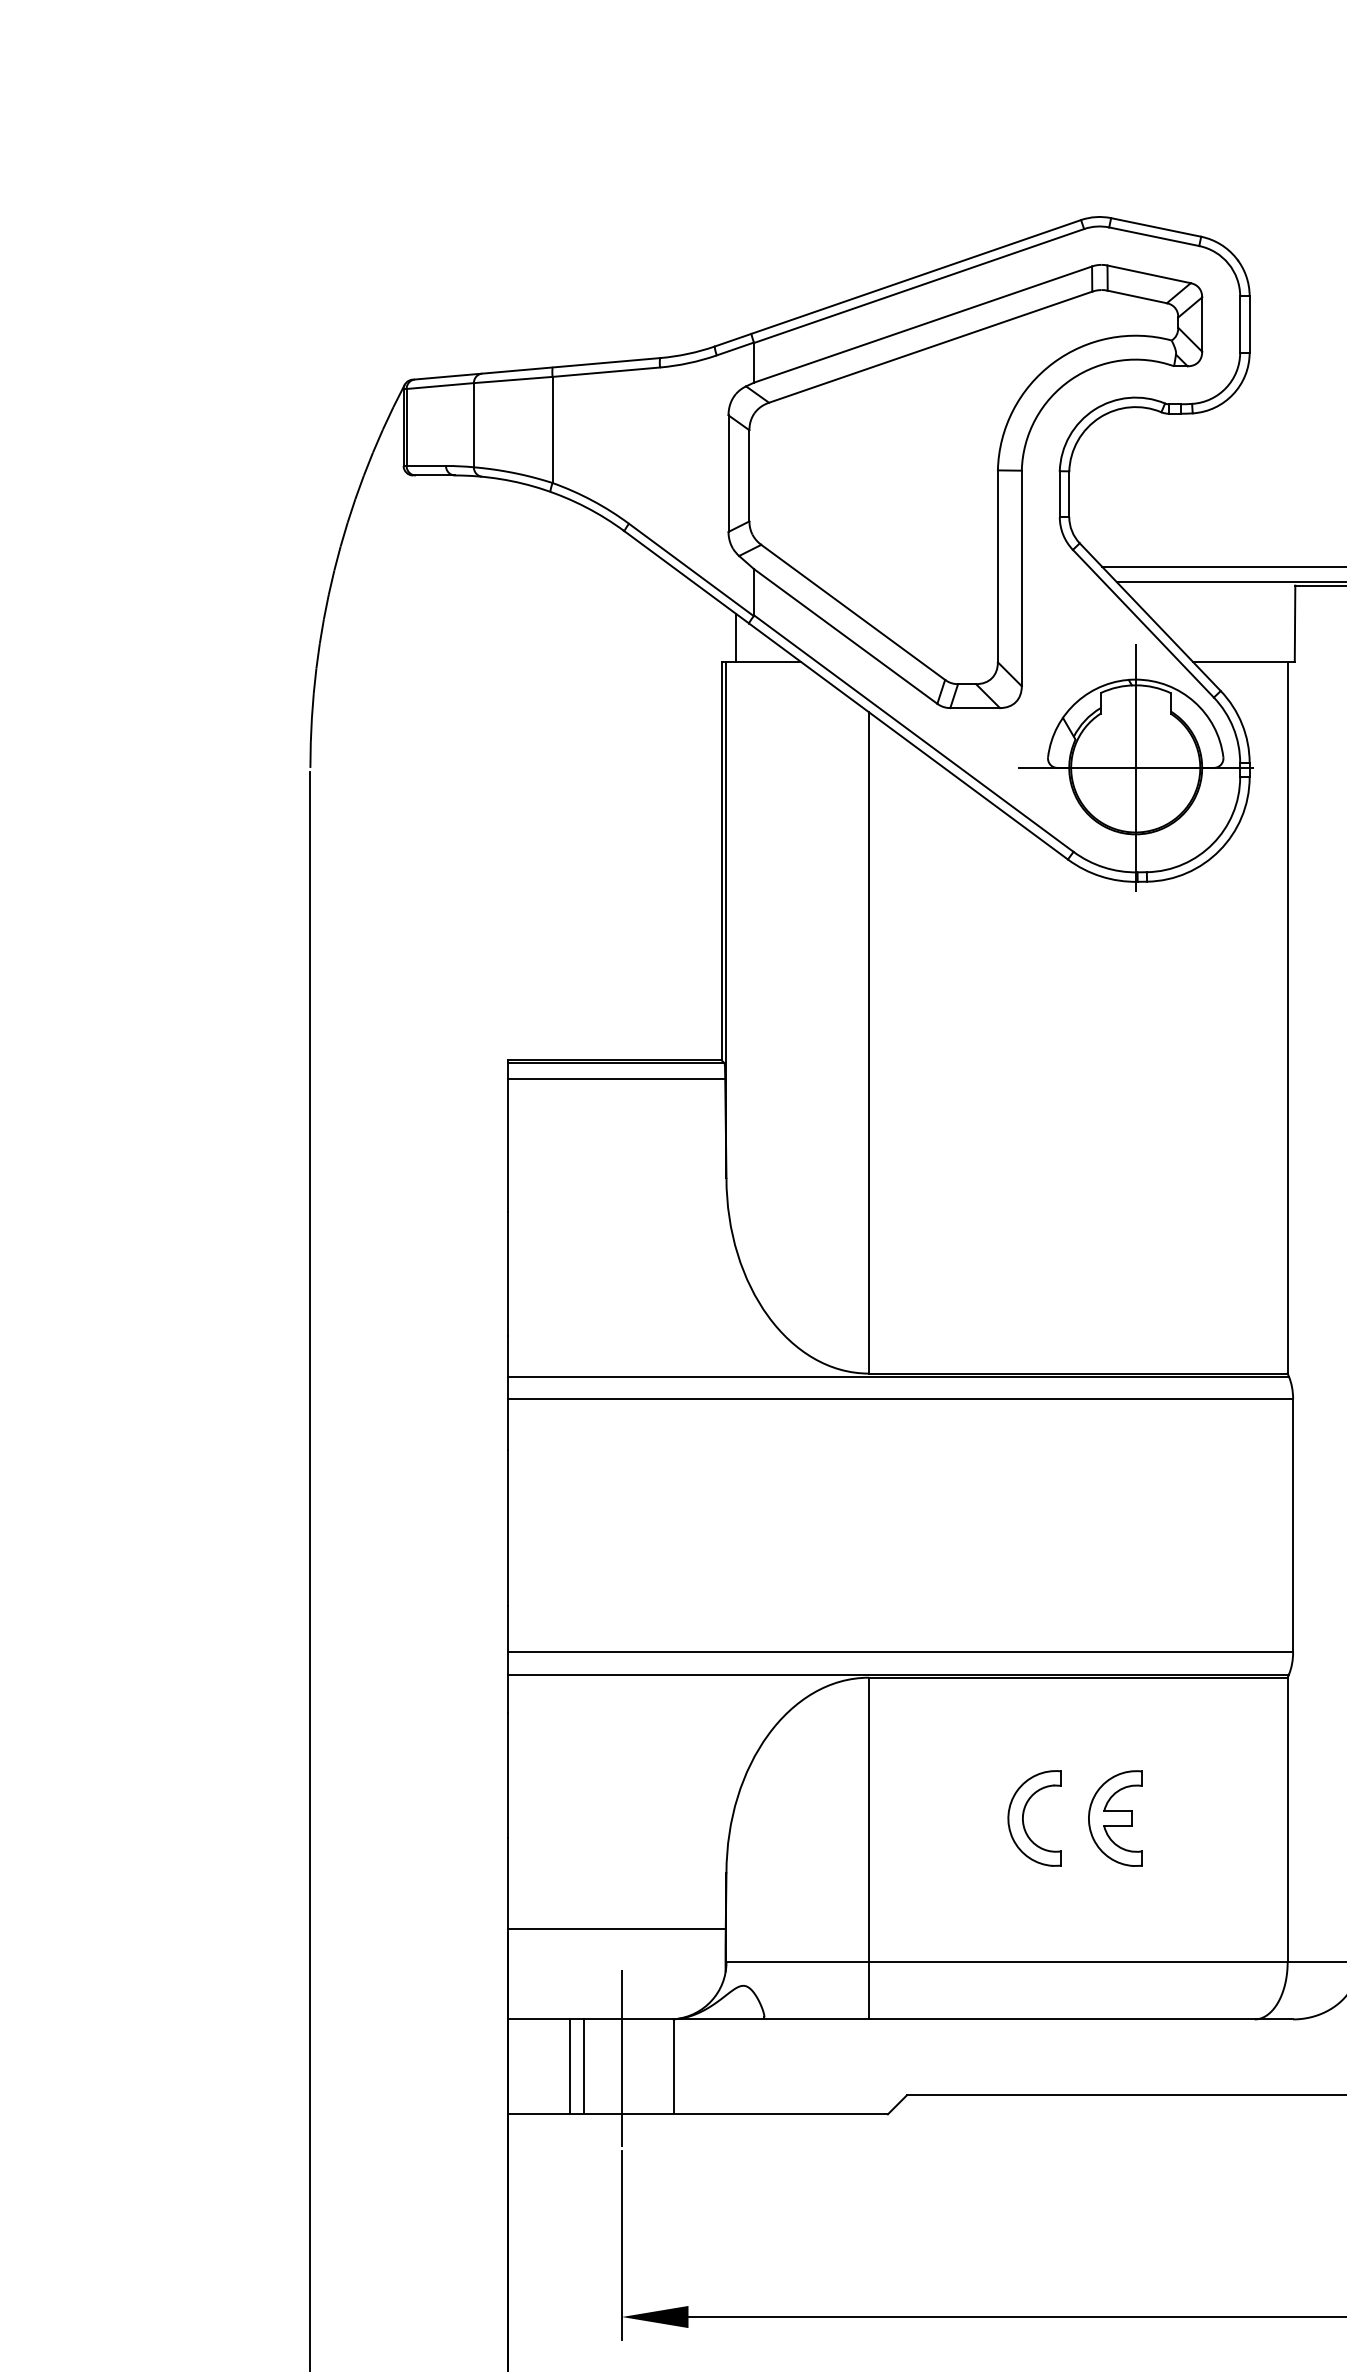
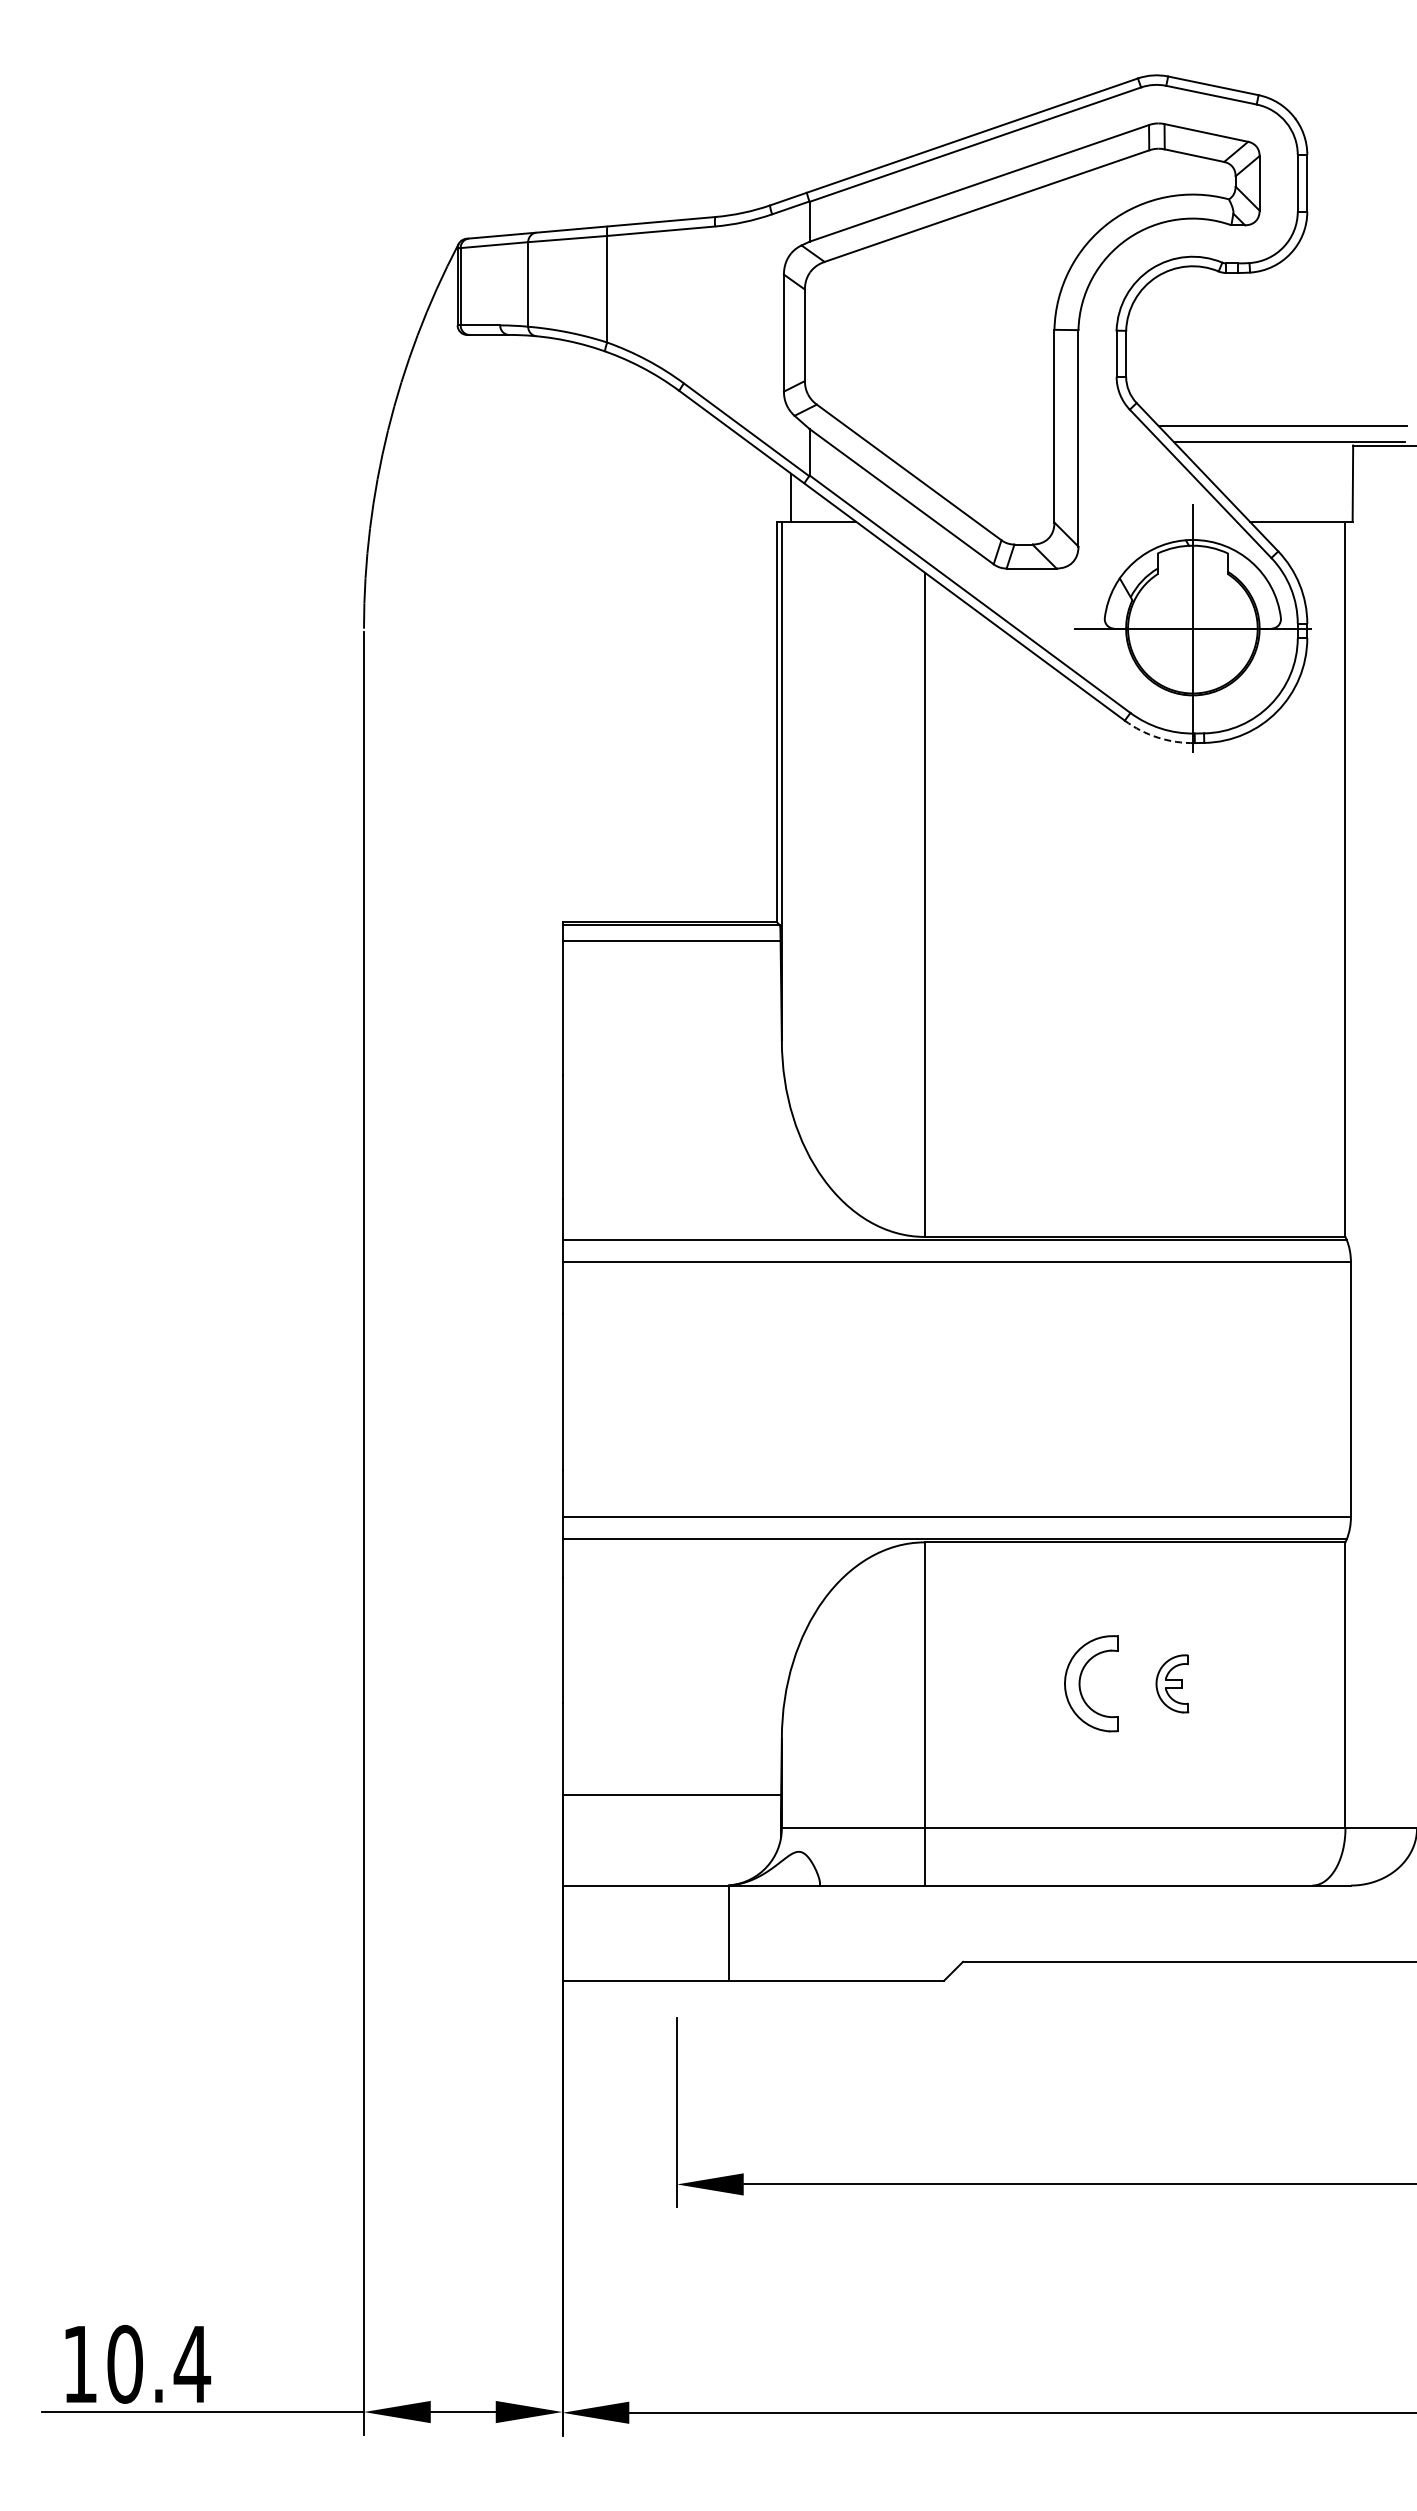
arc: (1100, 876) -> (1157, 737), solid -> dashed
part: (1115, 1818) -> (1172, 1683), size x0.6
line: (621, 2058) -> (676, 1924), removed
line: (569, 2066) -> (624, 1932), removed
line: (583, 2066) -> (638, 1932), removed

